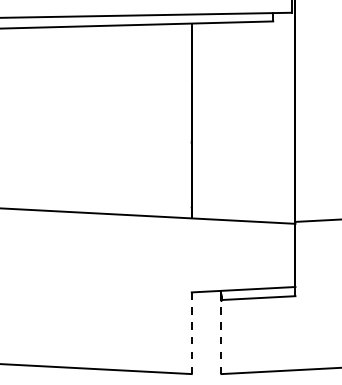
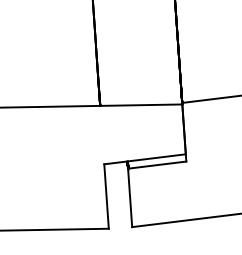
line: (191, 333) -> (106, 196), dashed -> solid
line: (221, 336) -> (130, 197), dashed -> solid

